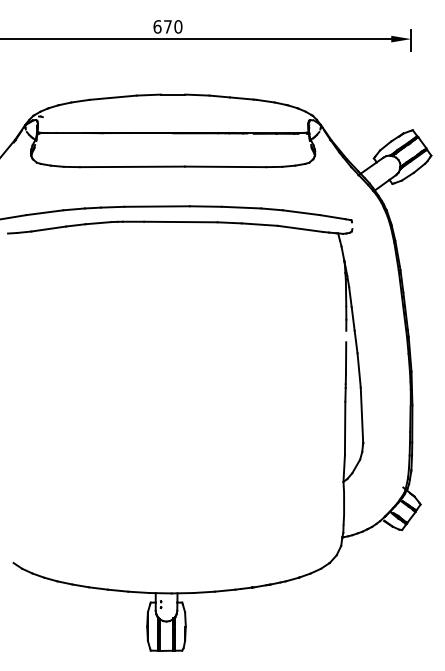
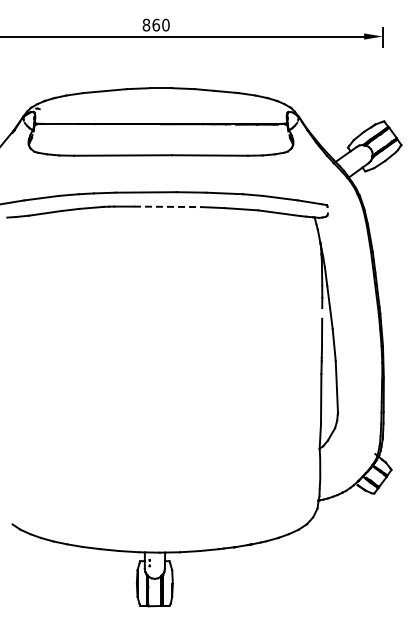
text: (162, 26) -> (151, 24), 670 -> 860
line: (181, 221) -> (168, 206), solid -> dashed

